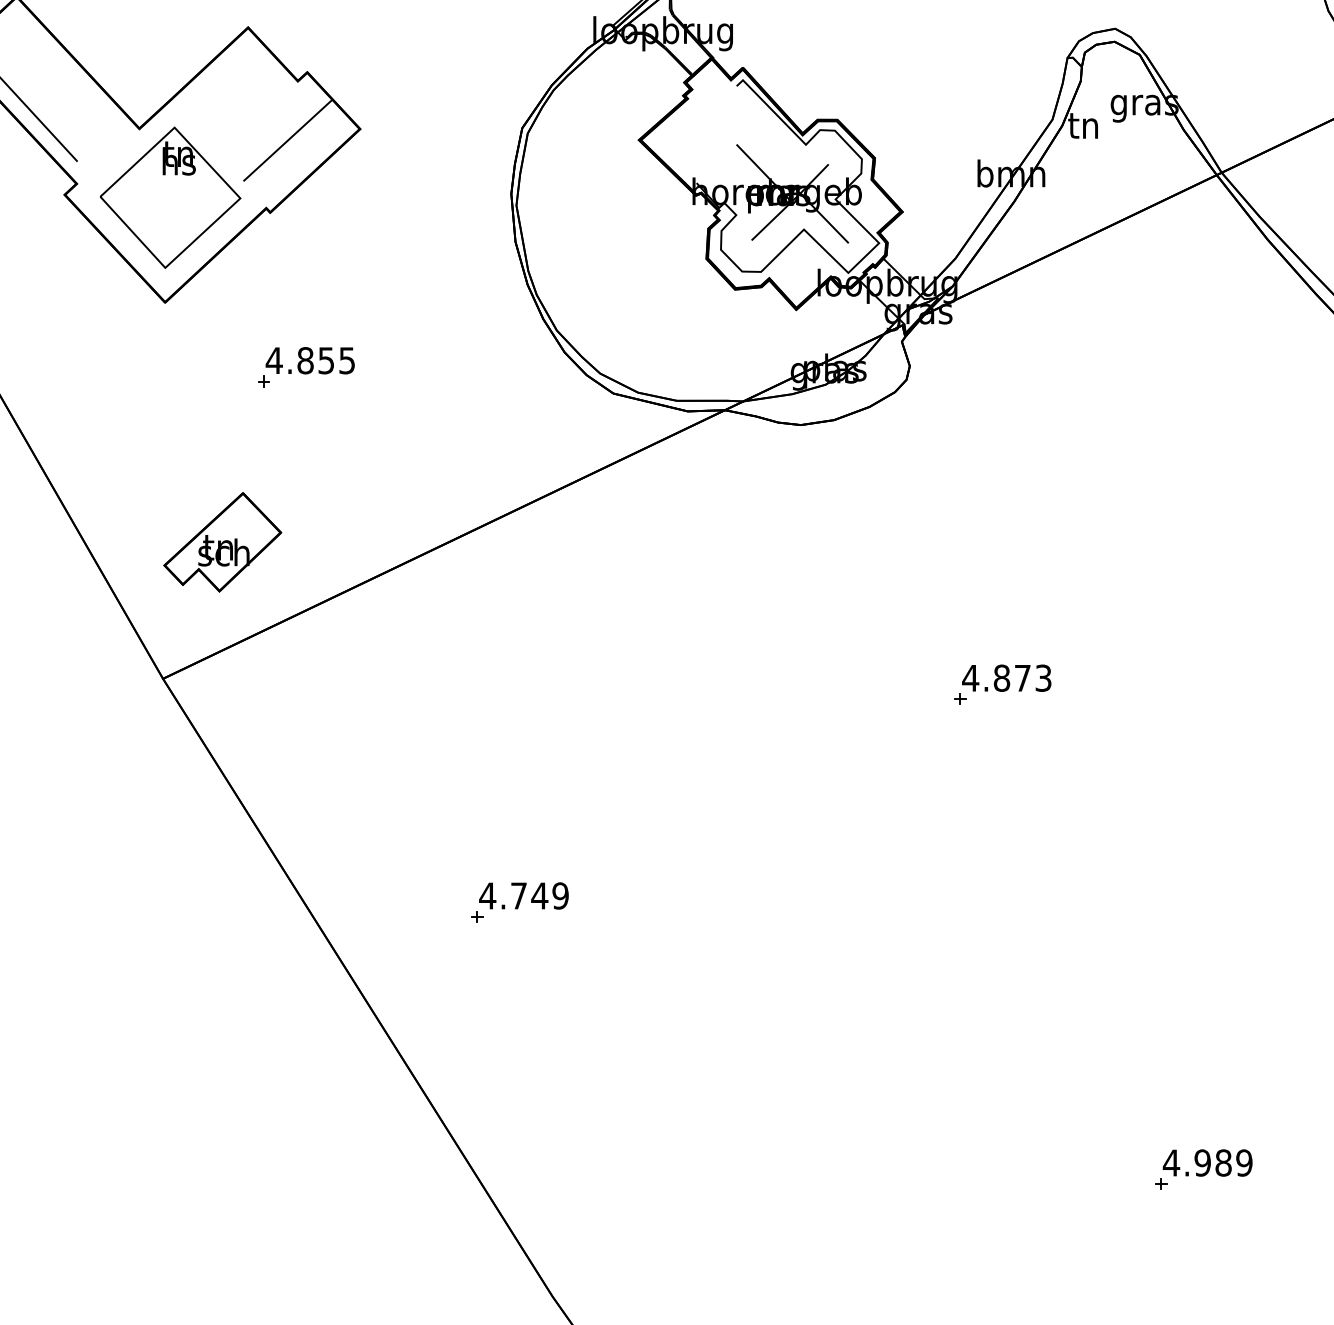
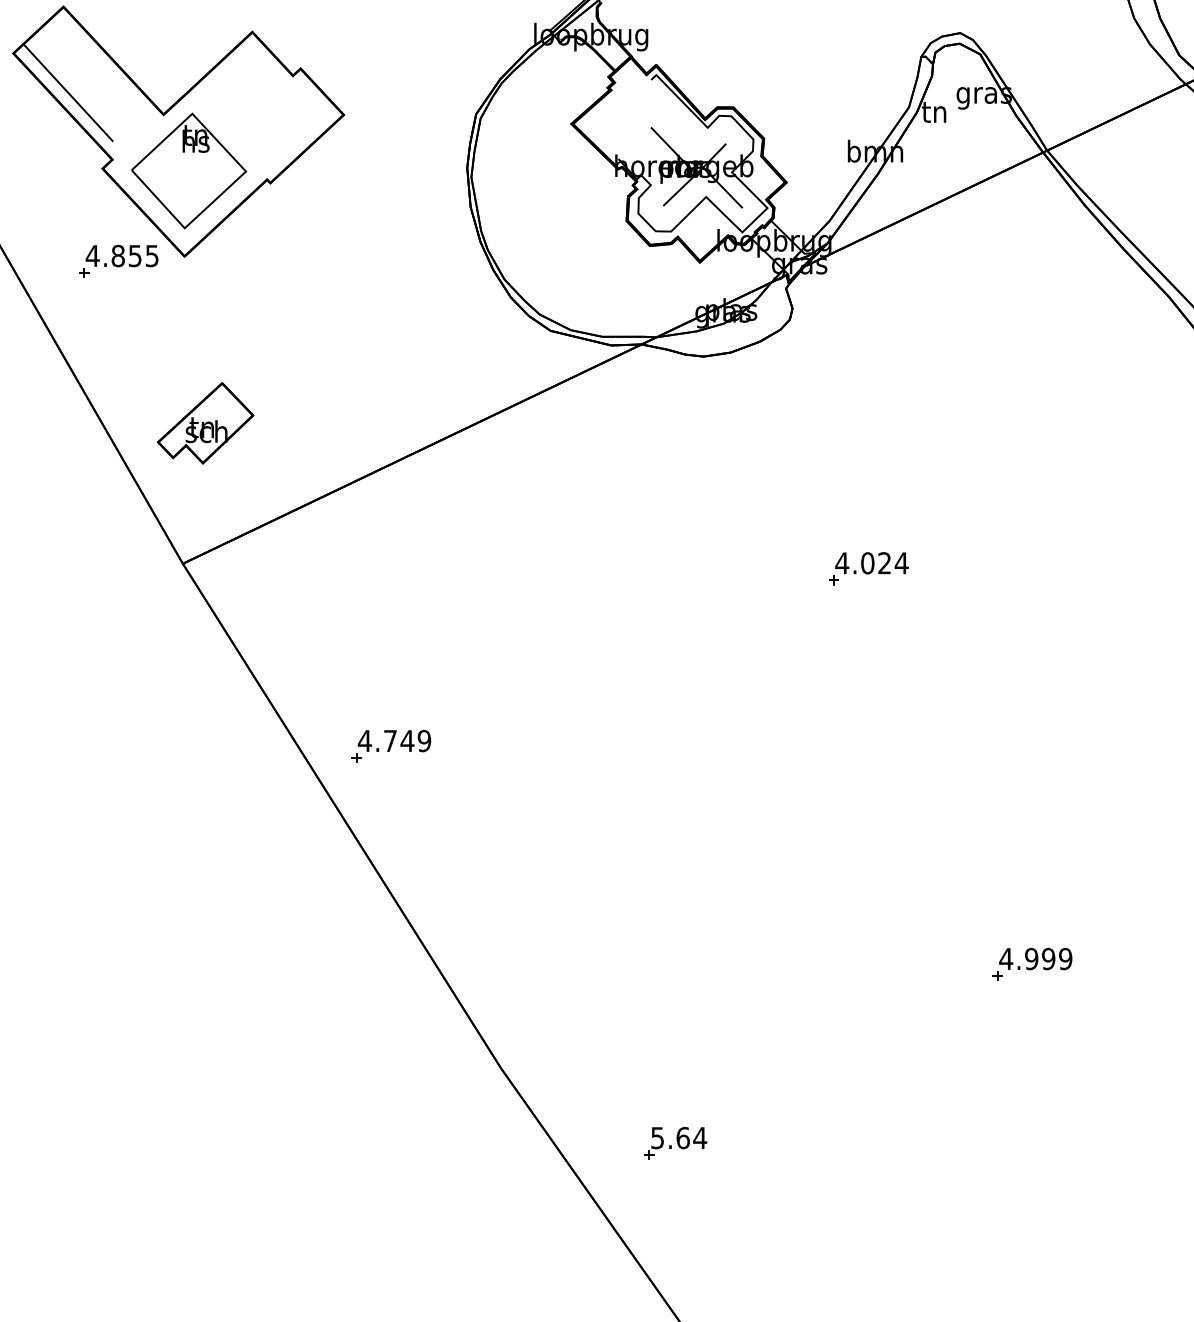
line: (287, 140) -> (284, 124), removed
part: (305, 366) -> (118, 260), moved
part: (222, 542) -> (205, 423), moved
text: (1022, 678) -> (884, 563), 4.873 -> 4.024
part: (520, 901) -> (391, 745), moved
text: (1223, 1163) -> (1048, 959), 4.989 -> 4.999

